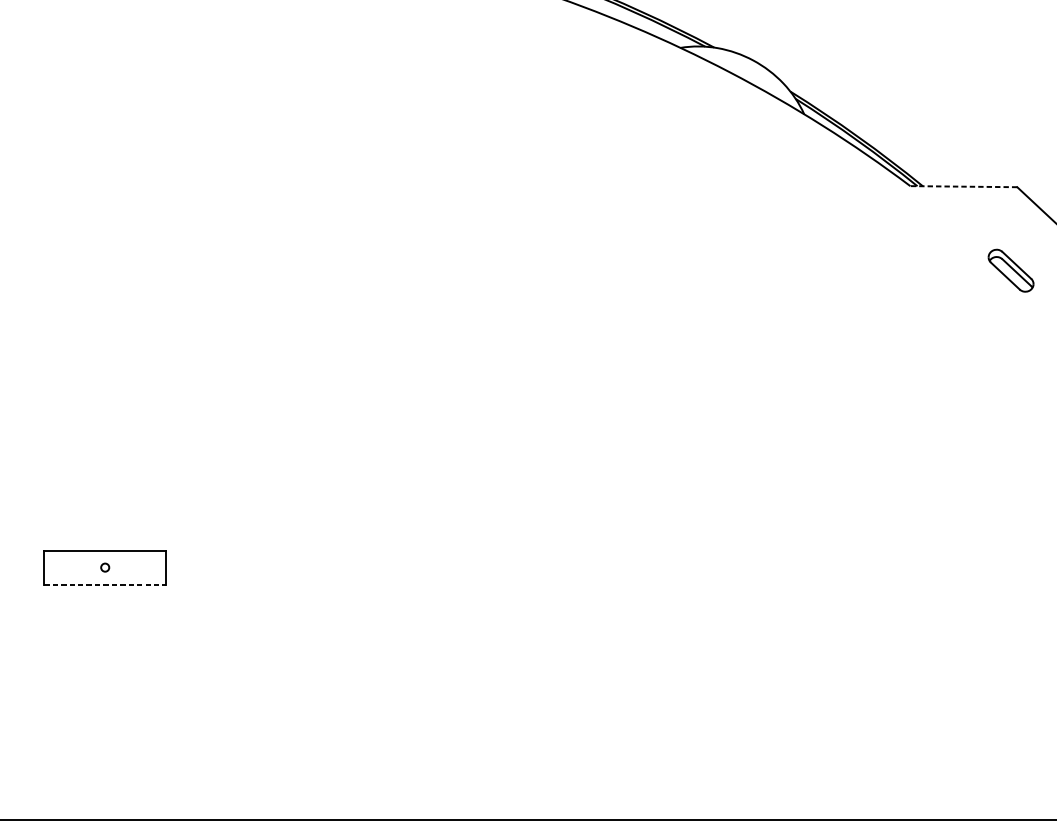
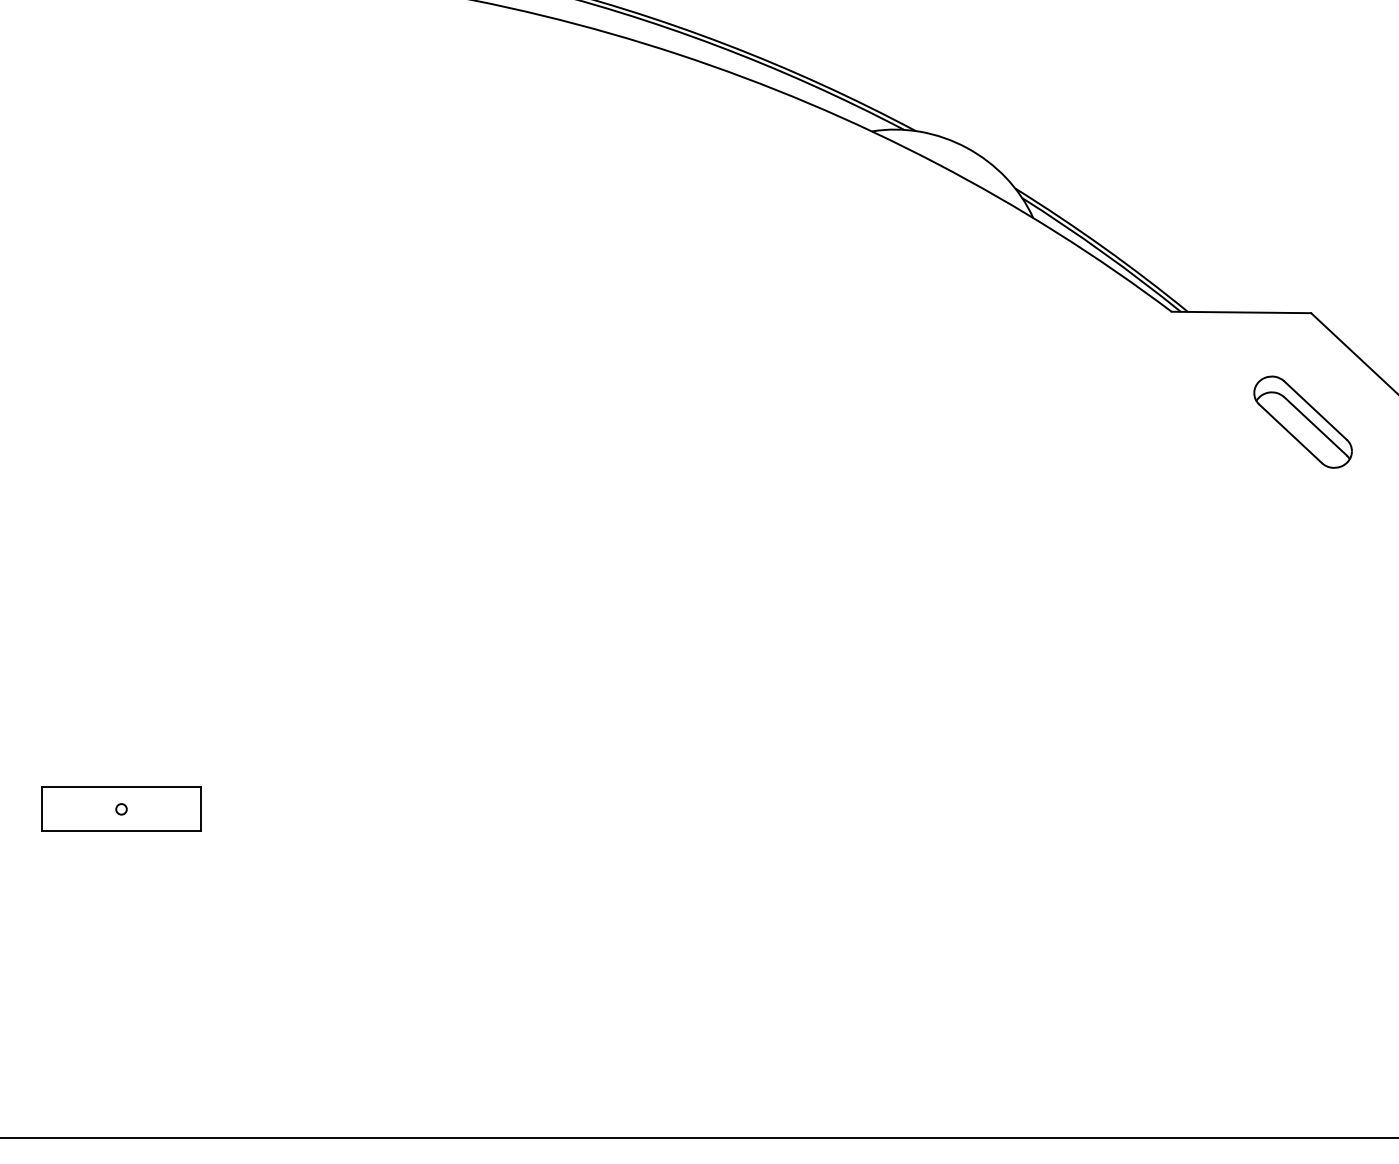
line: (963, 186) -> (1241, 312), dashed -> solid
part: (1010, 270) -> (1302, 421), size x1.67
line: (105, 584) -> (122, 831), dashed -> solid

